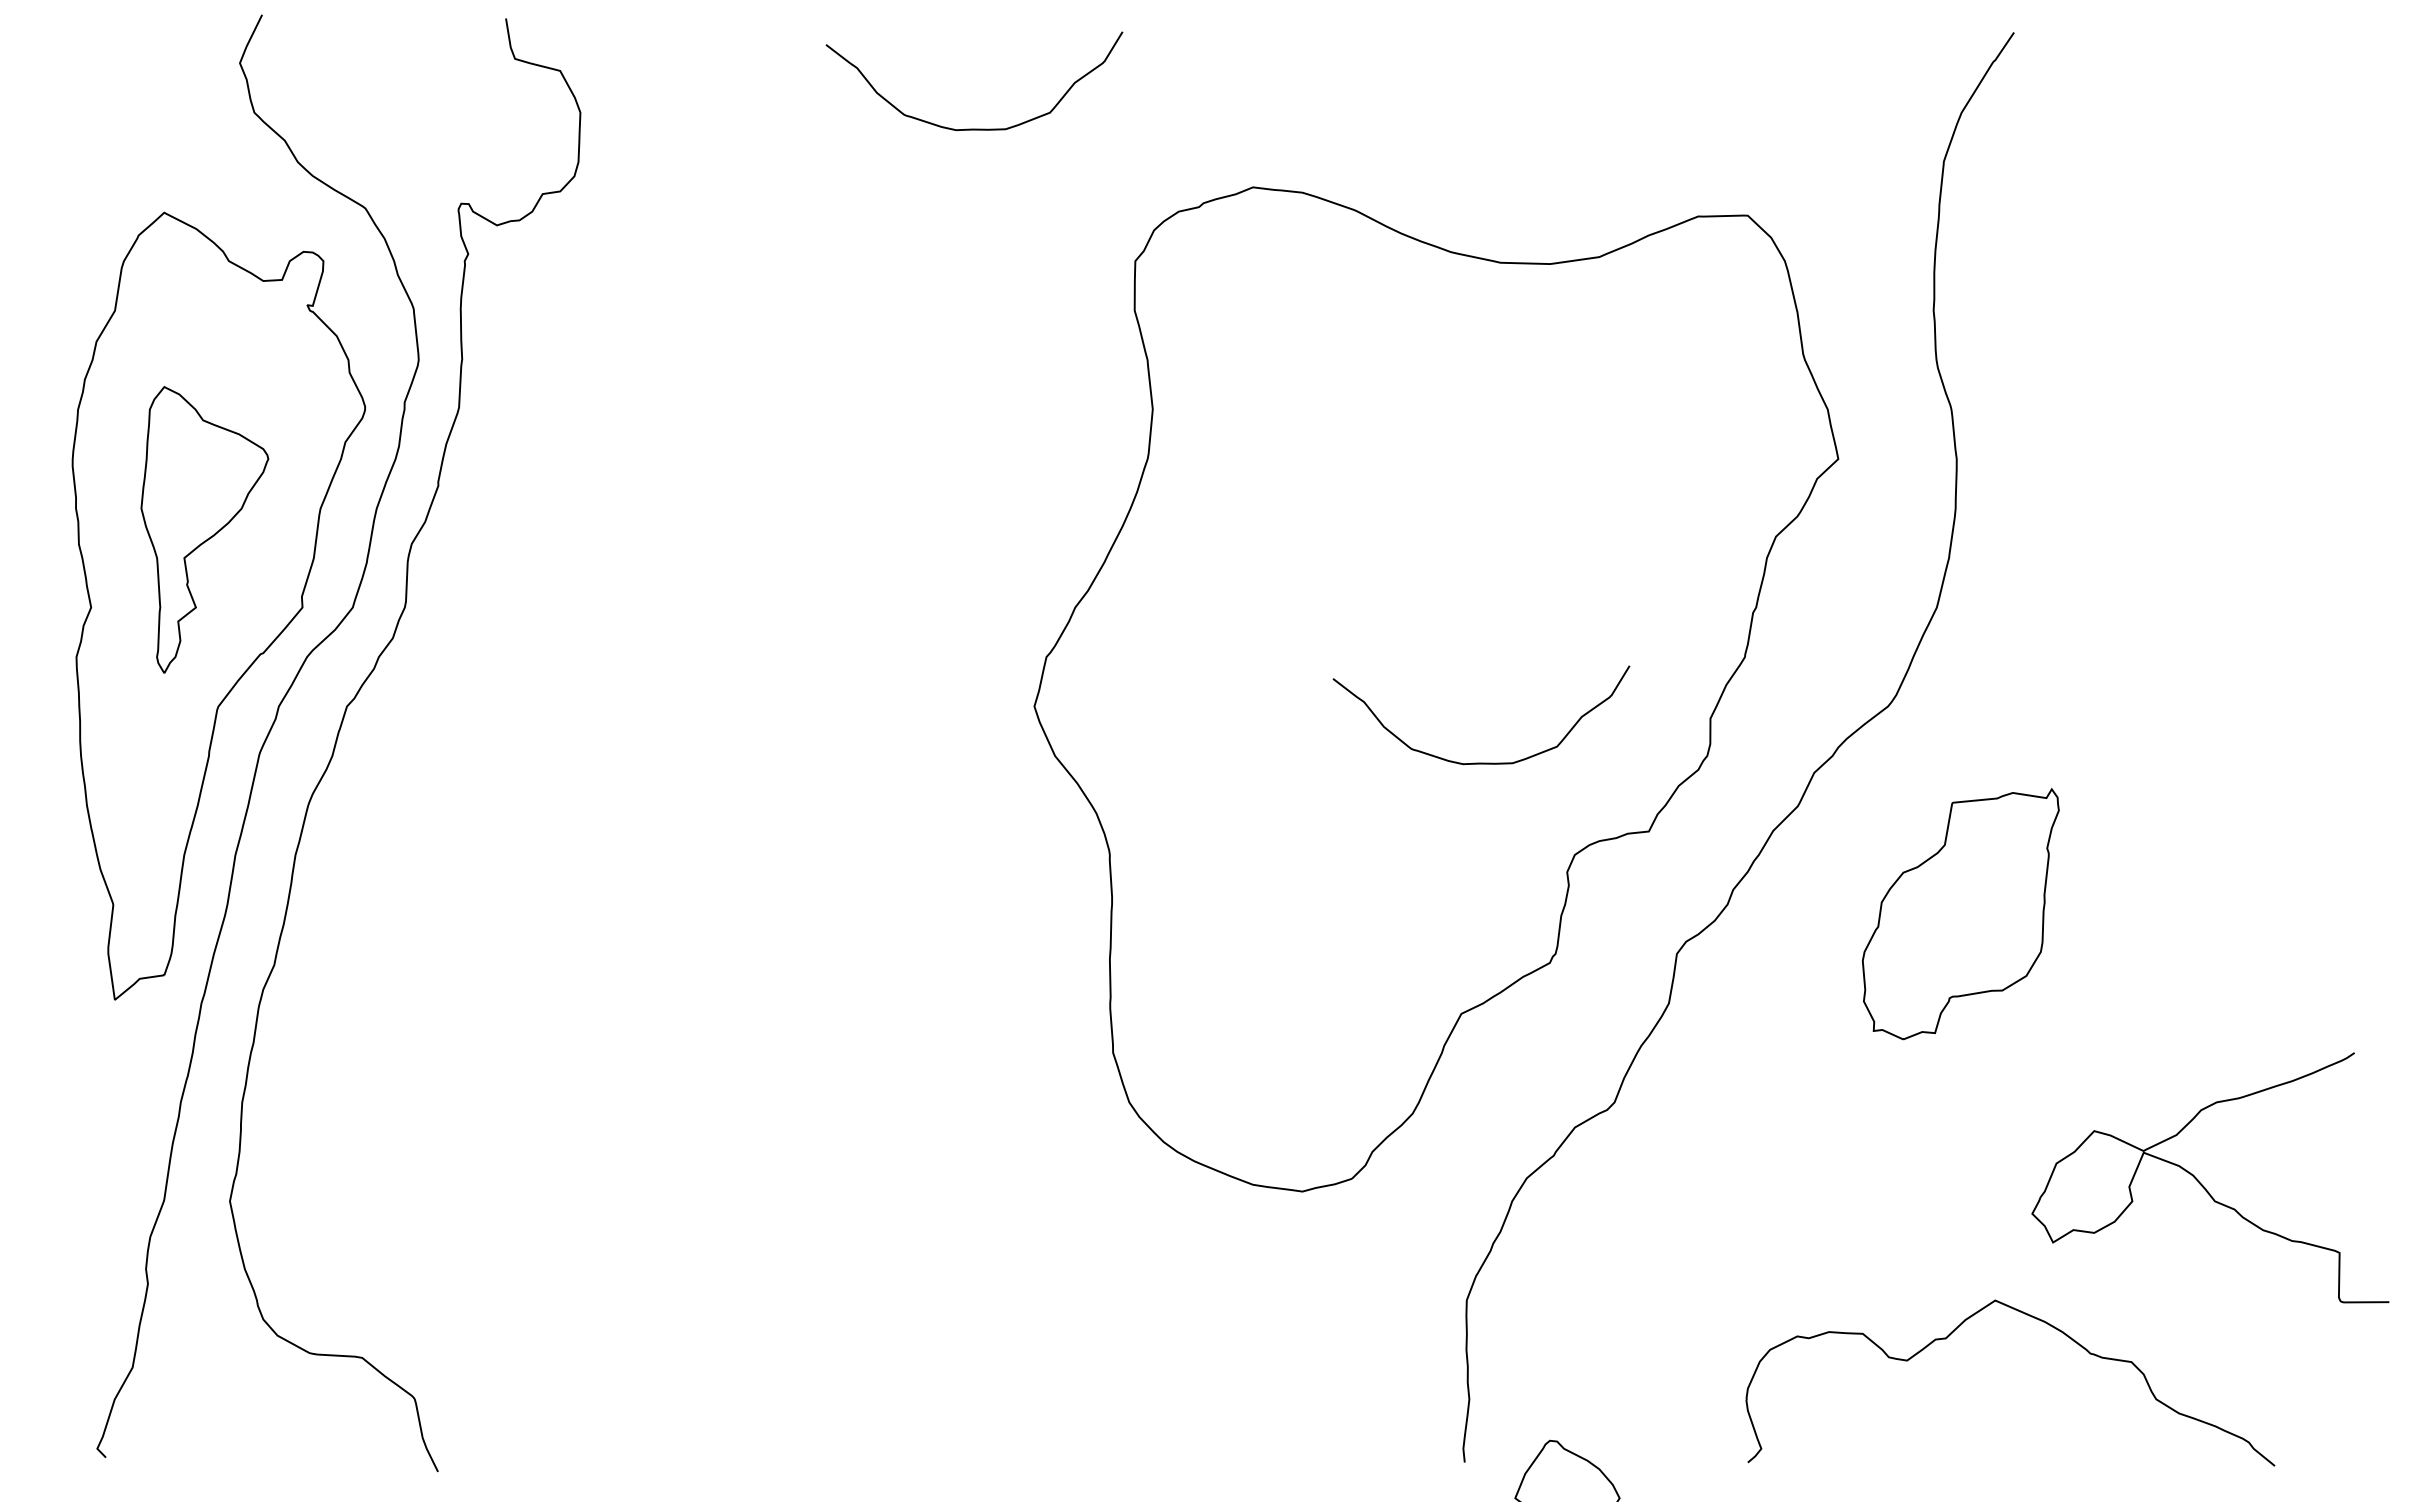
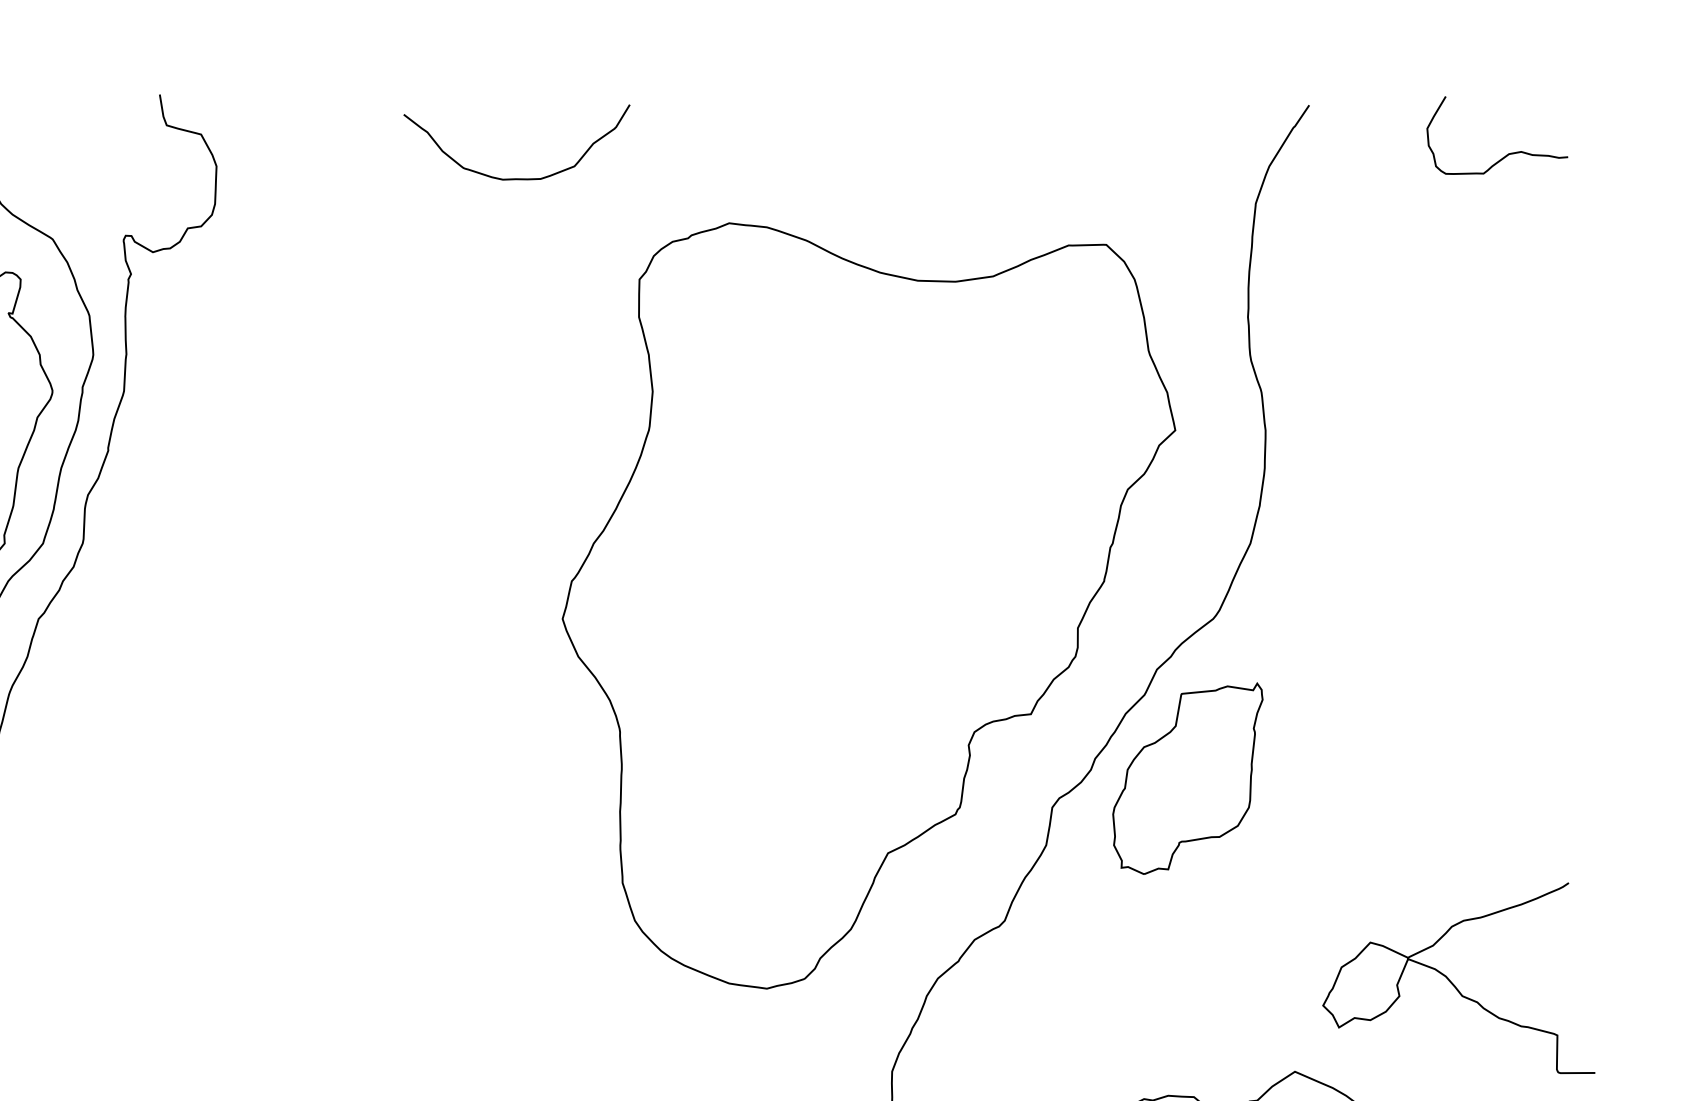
curve: (2274, 96) -> (1507, 154), added
curve: (1481, 762) -> (903, 661), removed
part: (1960, 914) -> (1187, 779), moved

